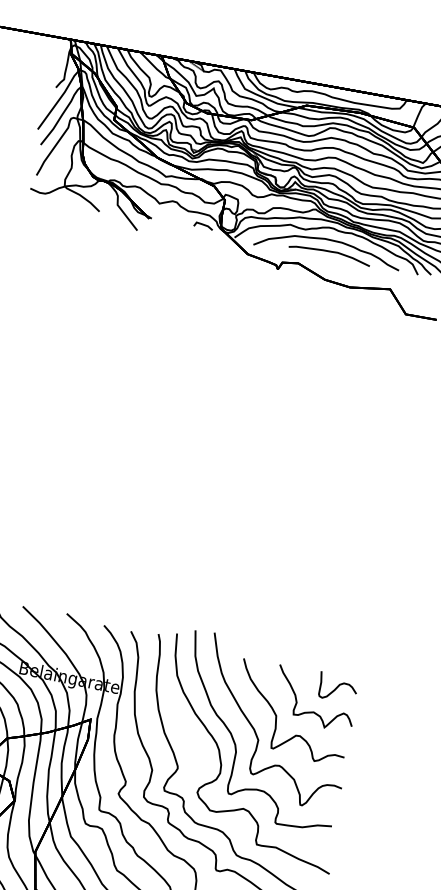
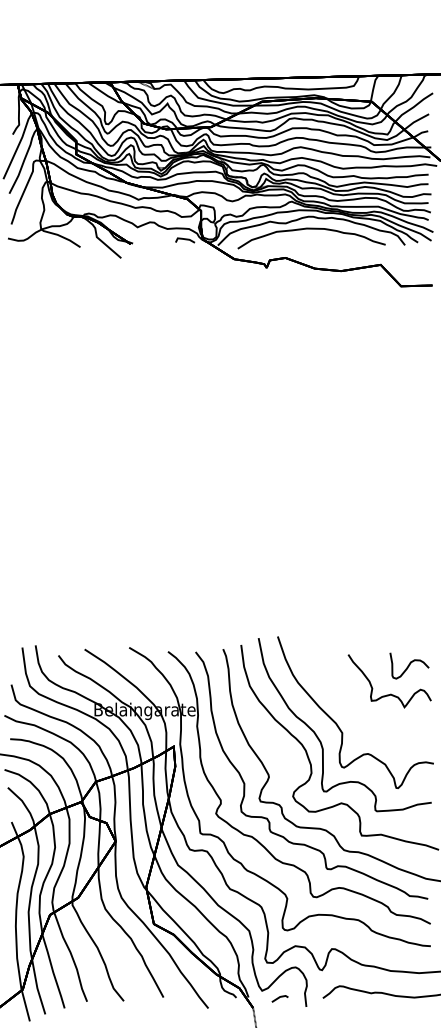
curve: (330, 252) -> (314, 240), removed
curve: (277, 714) -> (355, 704), removed

